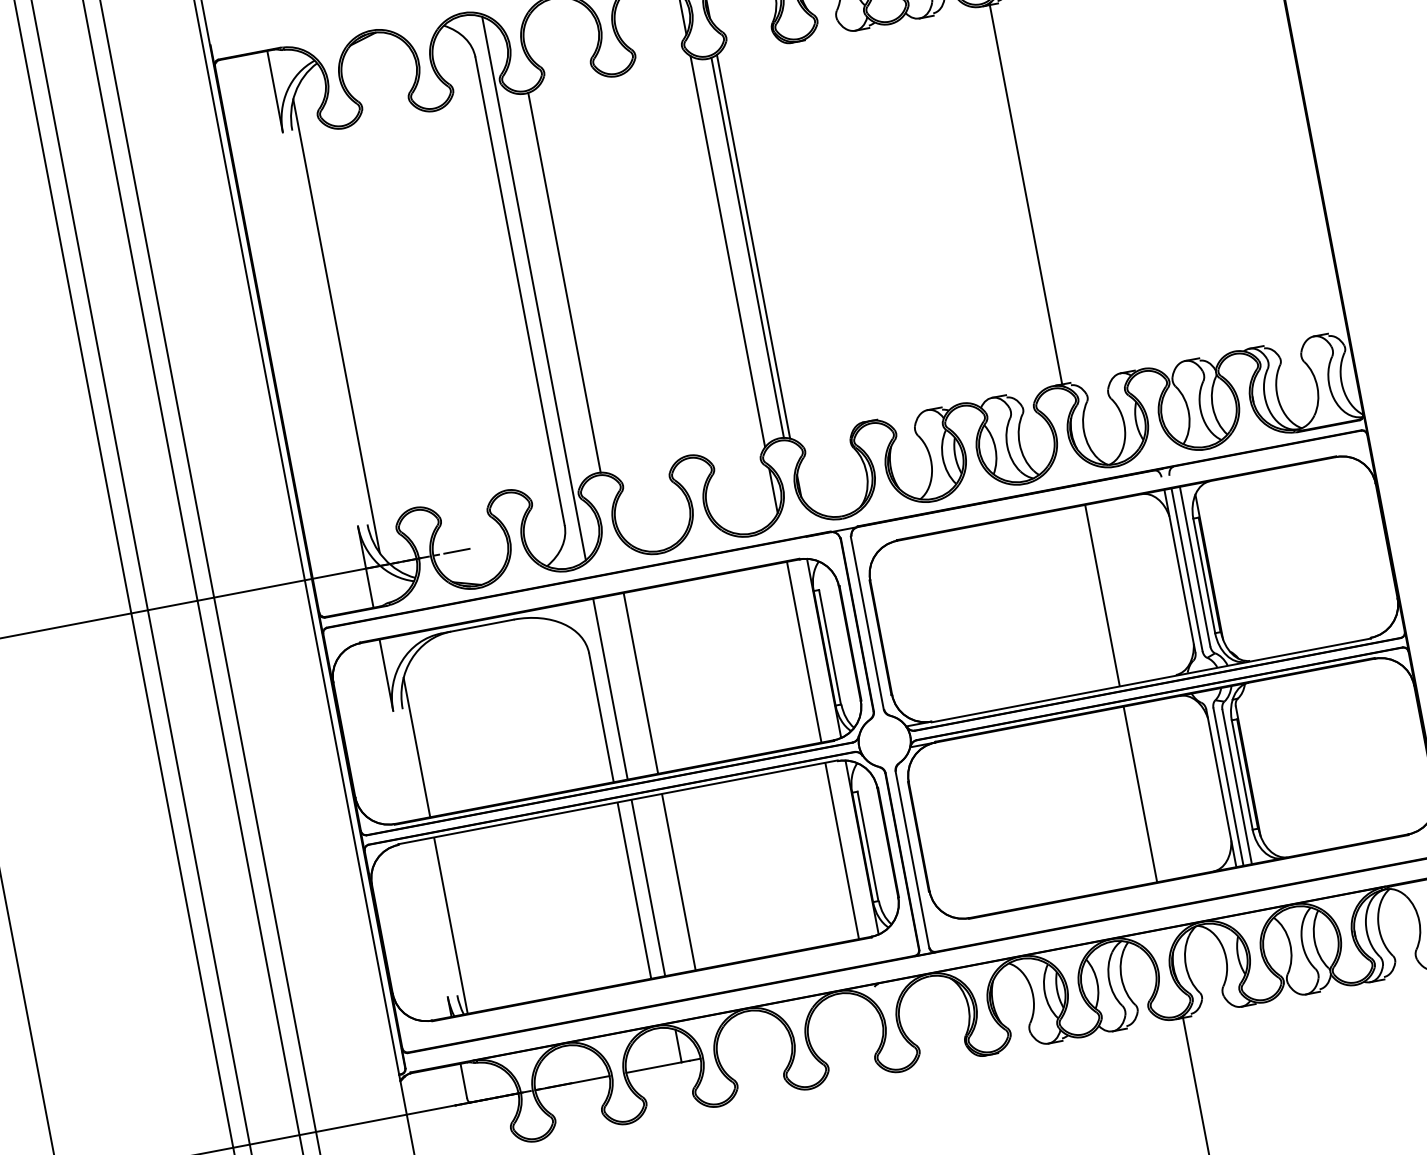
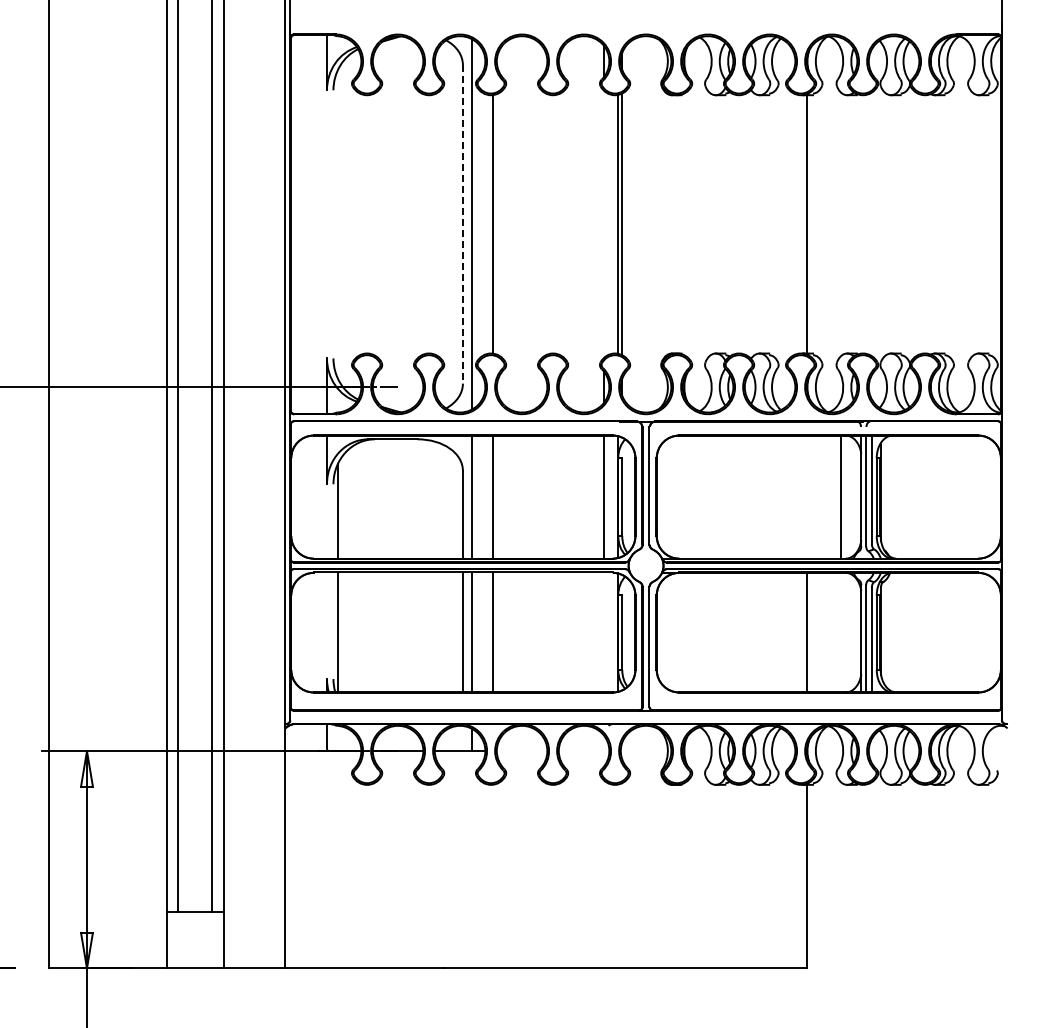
line: (728, 251) -> (604, 224), removed
line: (519, 291) -> (462, 224), solid -> dashed
line: (335, 325) -> (337, 223), removed
line: (1102, 594) -> (841, 496), moved
line: (842, 851) -> (604, 632), removed

